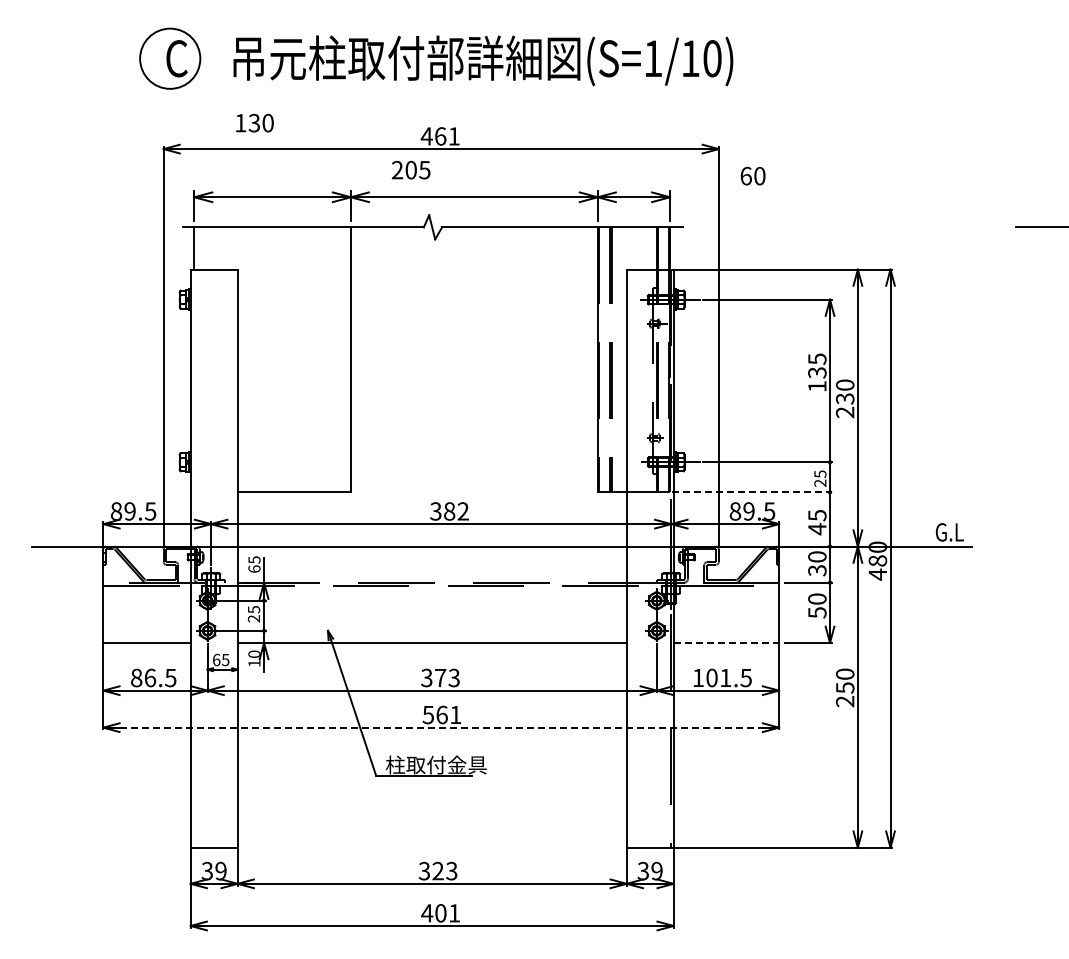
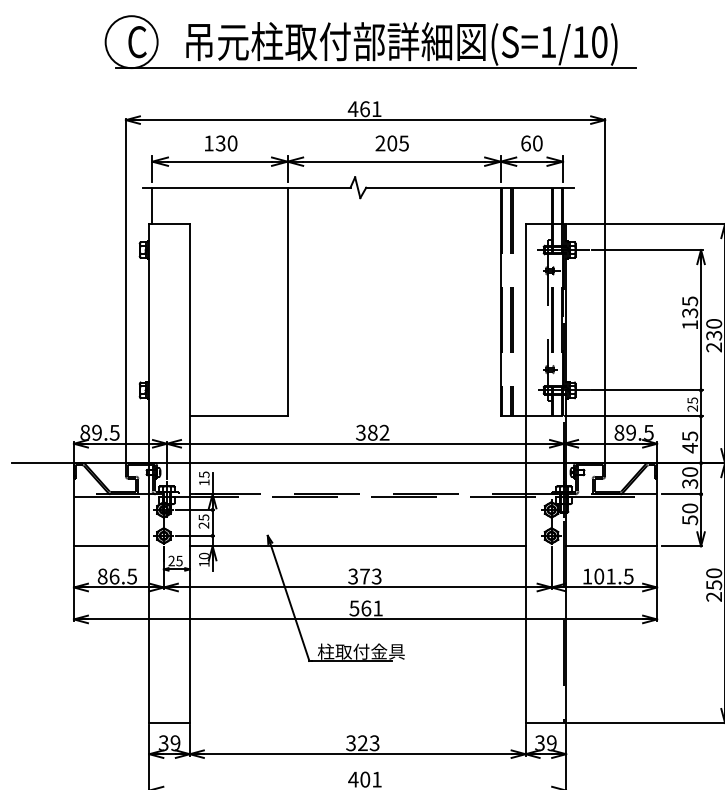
line: (453, 88) -> (376, 67), added
text: (254, 122) -> (220, 142), moved
text: (410, 169) -> (391, 142), moved
text: (752, 175) -> (531, 142), moved
line: (751, 492) -> (633, 416), dashed -> solid
text: (254, 568) -> (204, 482), 65 -> 15
line: (726, 642) -> (611, 545), dashed -> solid
text: (216, 659) -> (171, 560), 65 -> 25
line: (441, 727) -> (365, 619), dashed -> solid

